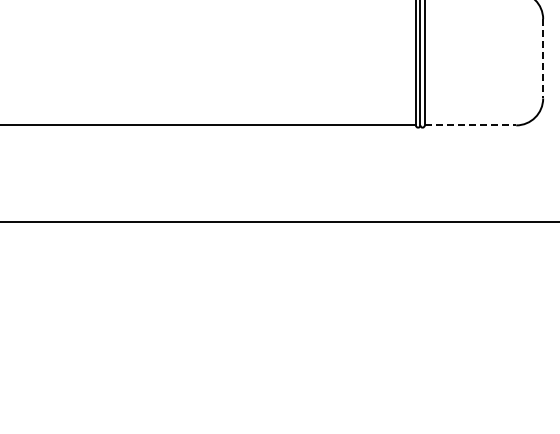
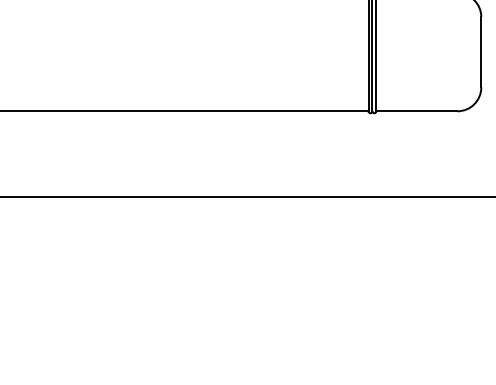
line: (543, 58) -> (481, 51), dashed -> solid
line: (470, 125) -> (416, 111), dashed -> solid

